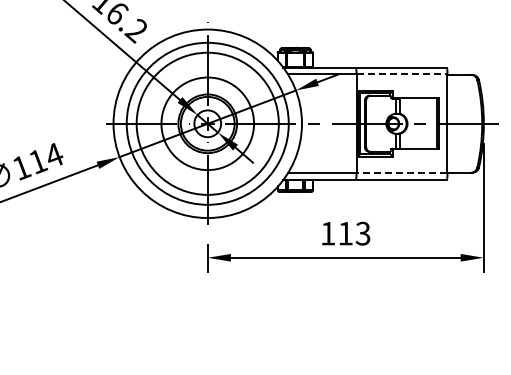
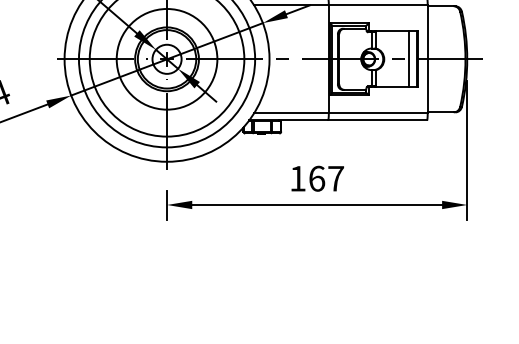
line: (402, 74) -> (378, 5), dashed -> solid
line: (430, 123) -> (409, 58), added
line: (401, 173) -> (377, 113), dashed -> solid
text: (354, 233) -> (326, 178), 113 -> 167

